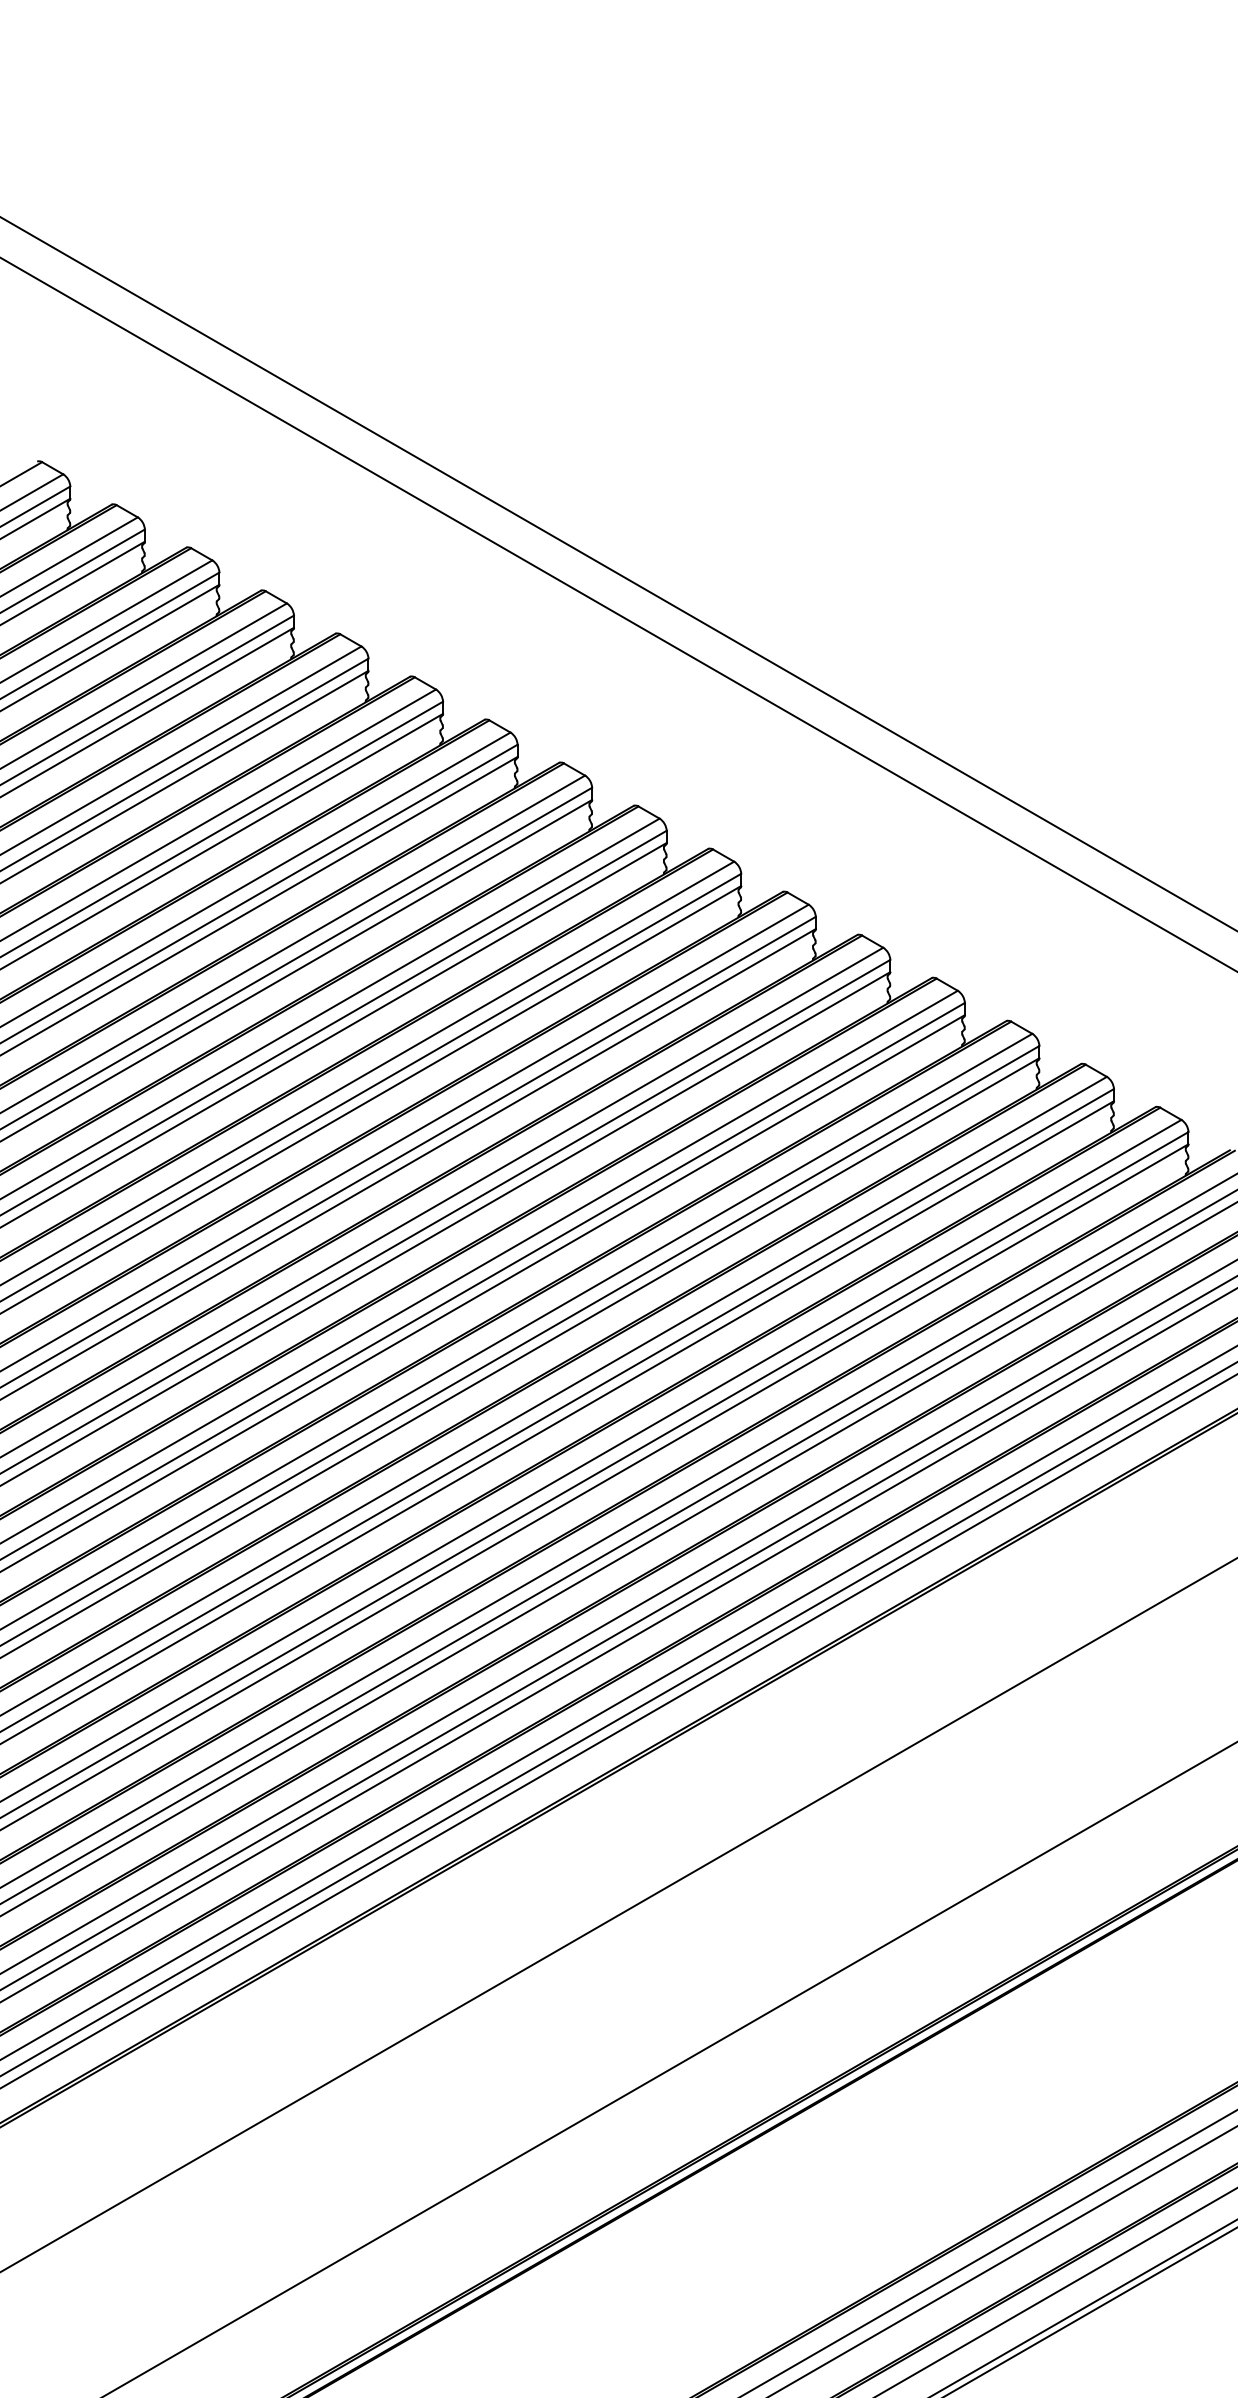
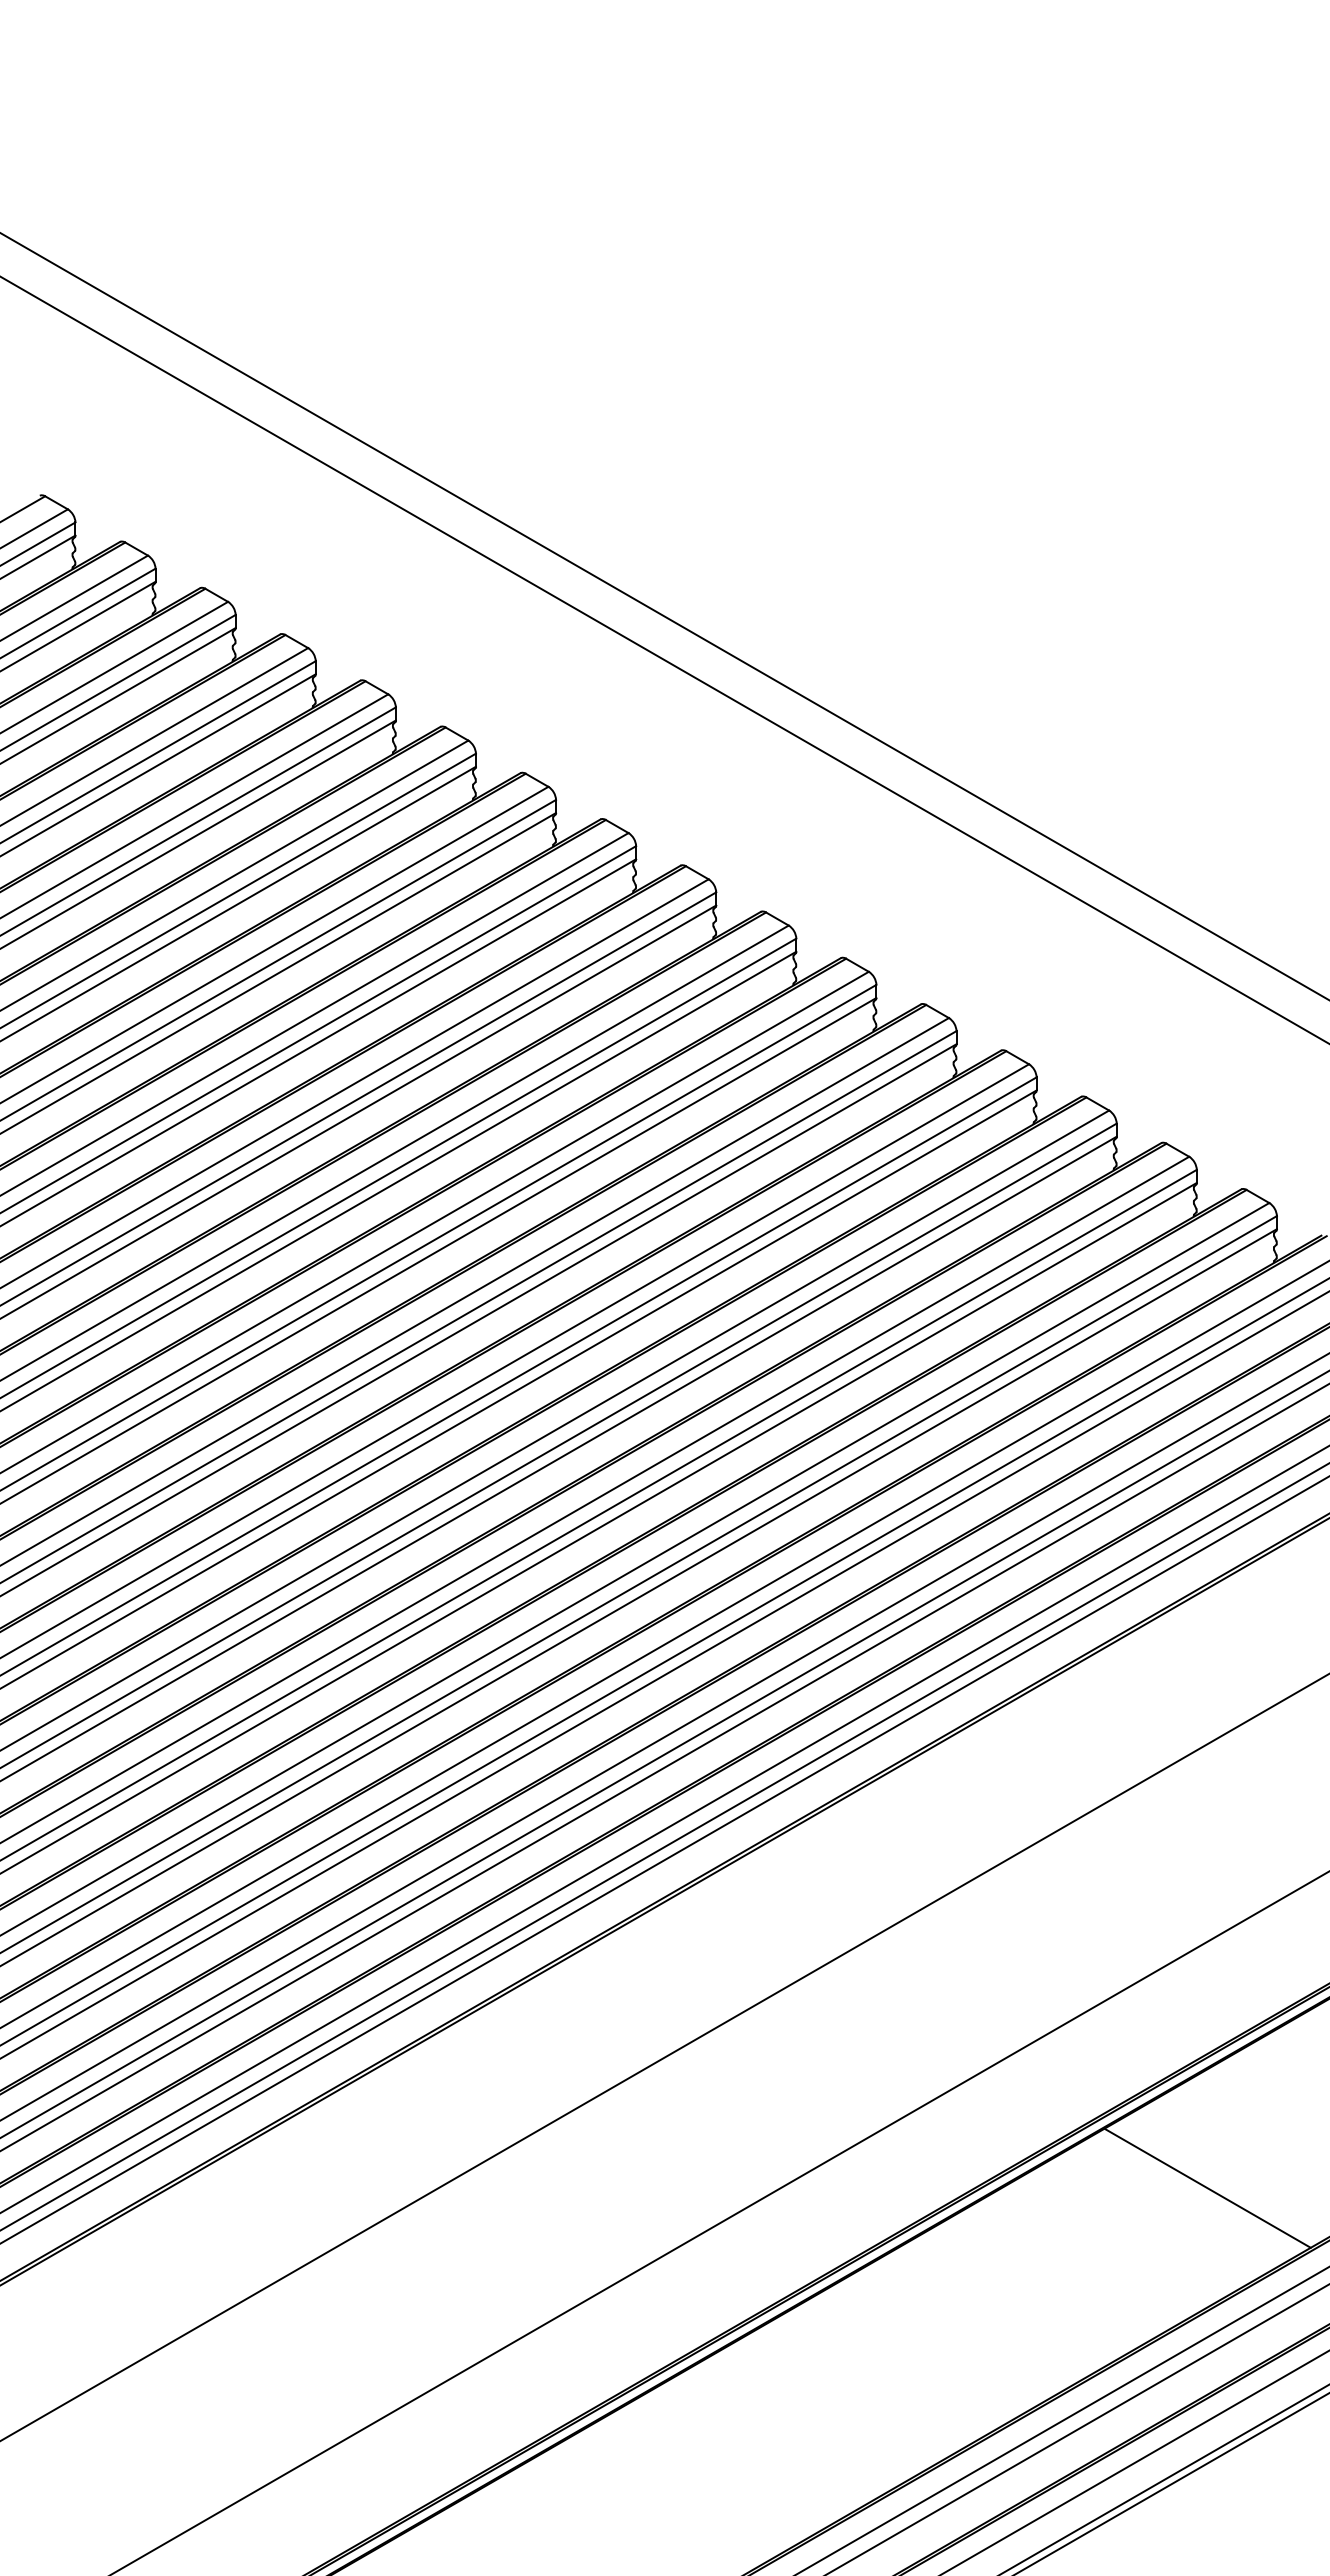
line: (1123, 2036) -> (1207, 2187), added

